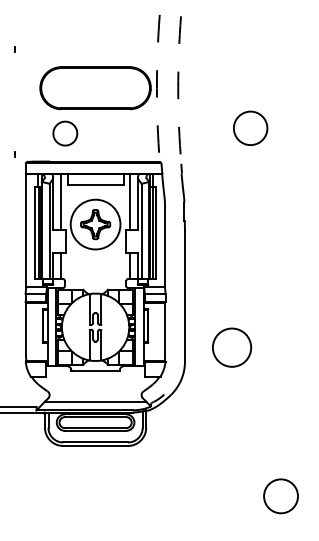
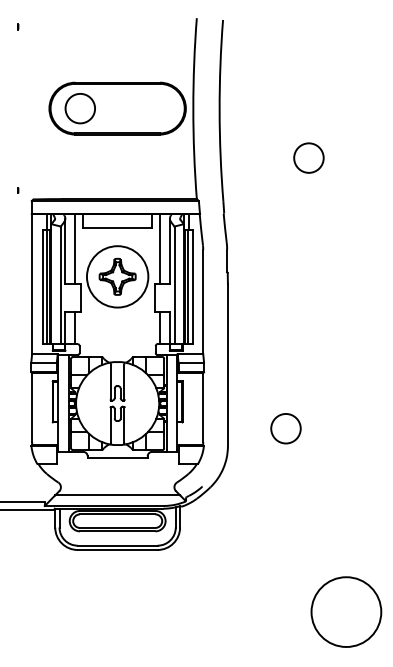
part: (15, 49) -> (18, 26), moved
arc: (157, 88) -> (193, 108), dashed -> solid
arc: (178, 89) -> (219, 110), dashed -> solid
circle: (250, 127) -> (308, 157), size x0.71
circle: (64, 133) -> (79, 108), moved
circle: (231, 347) -> (285, 428), size x0.62
circle: (281, 495) -> (346, 611), size x1.67

